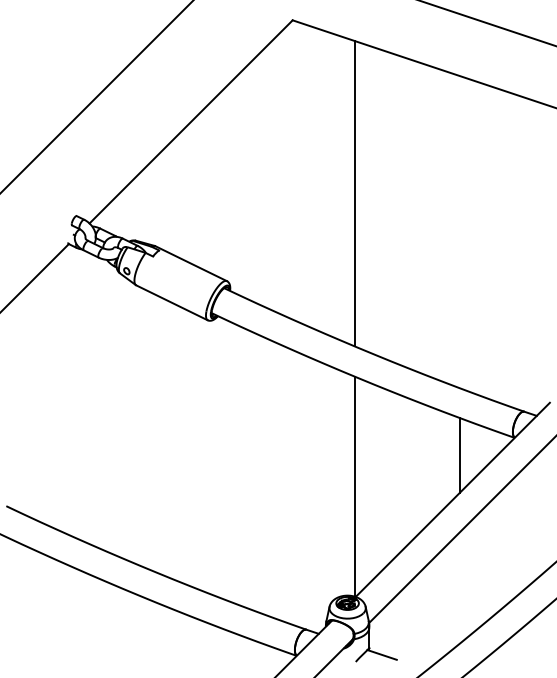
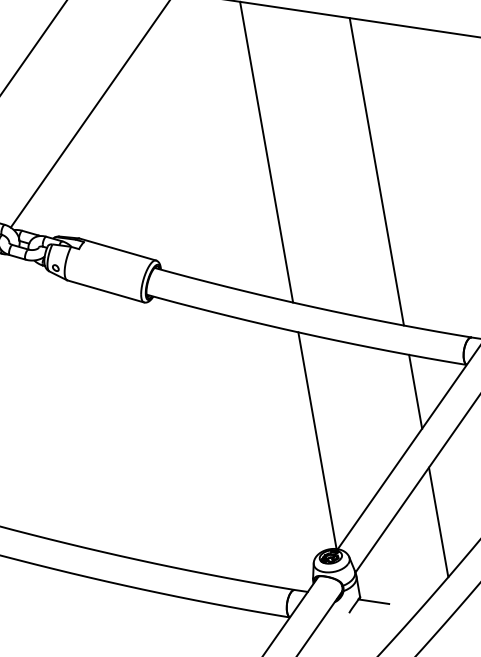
line: (459, 232) -> (376, 172), added
line: (459, 587) -> (438, 521), added

